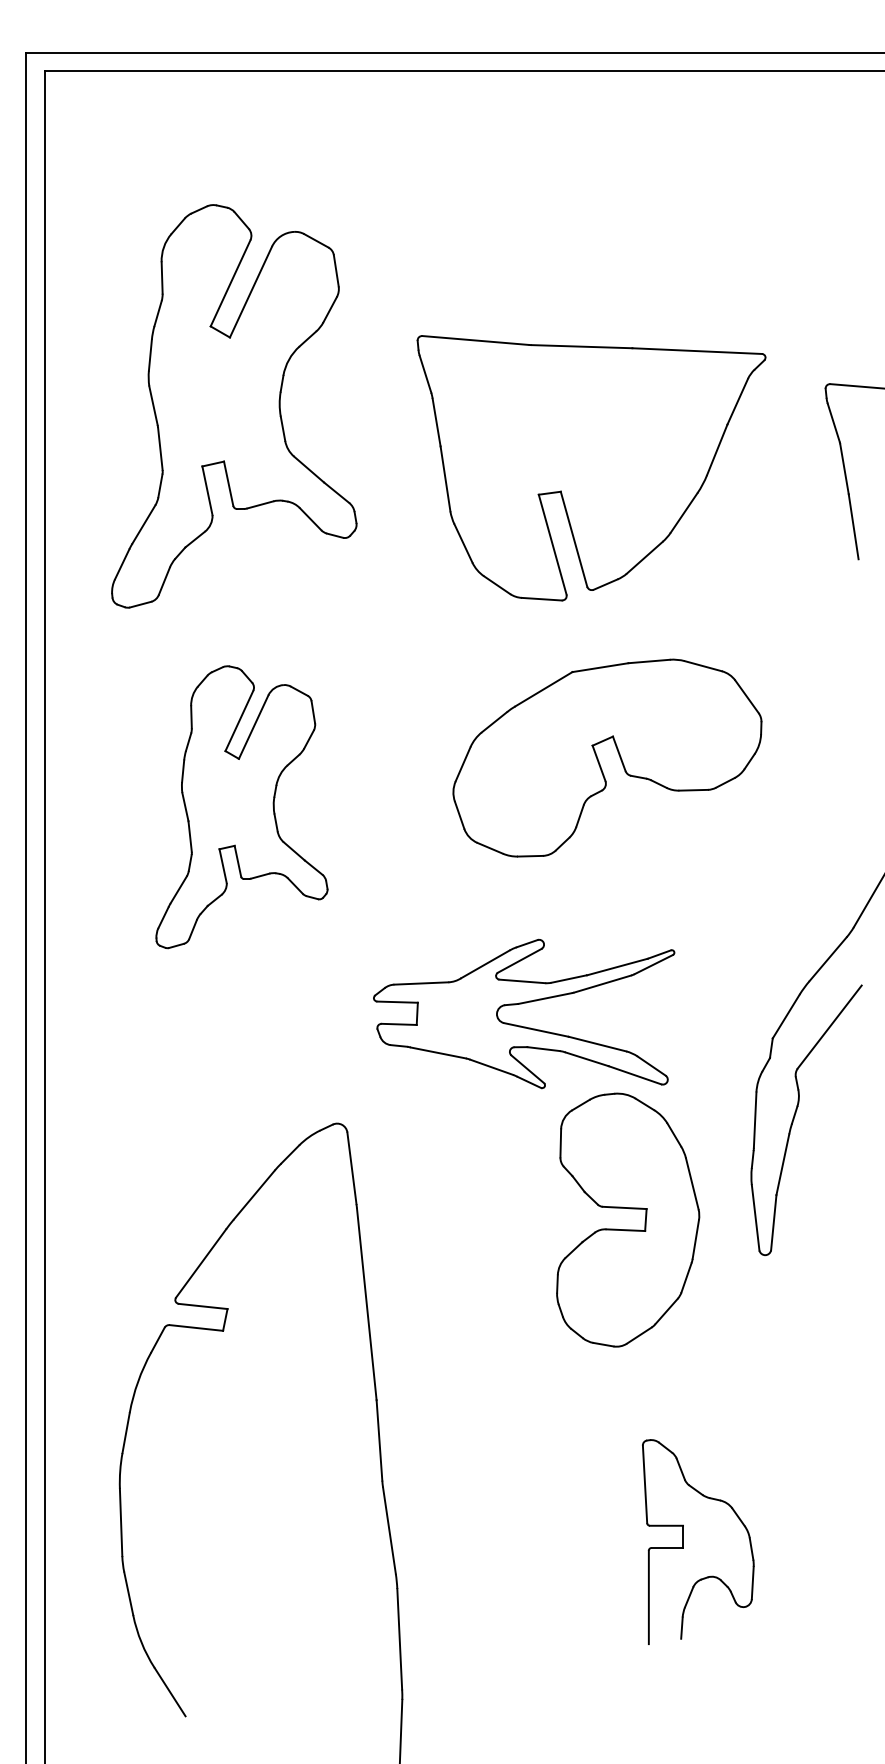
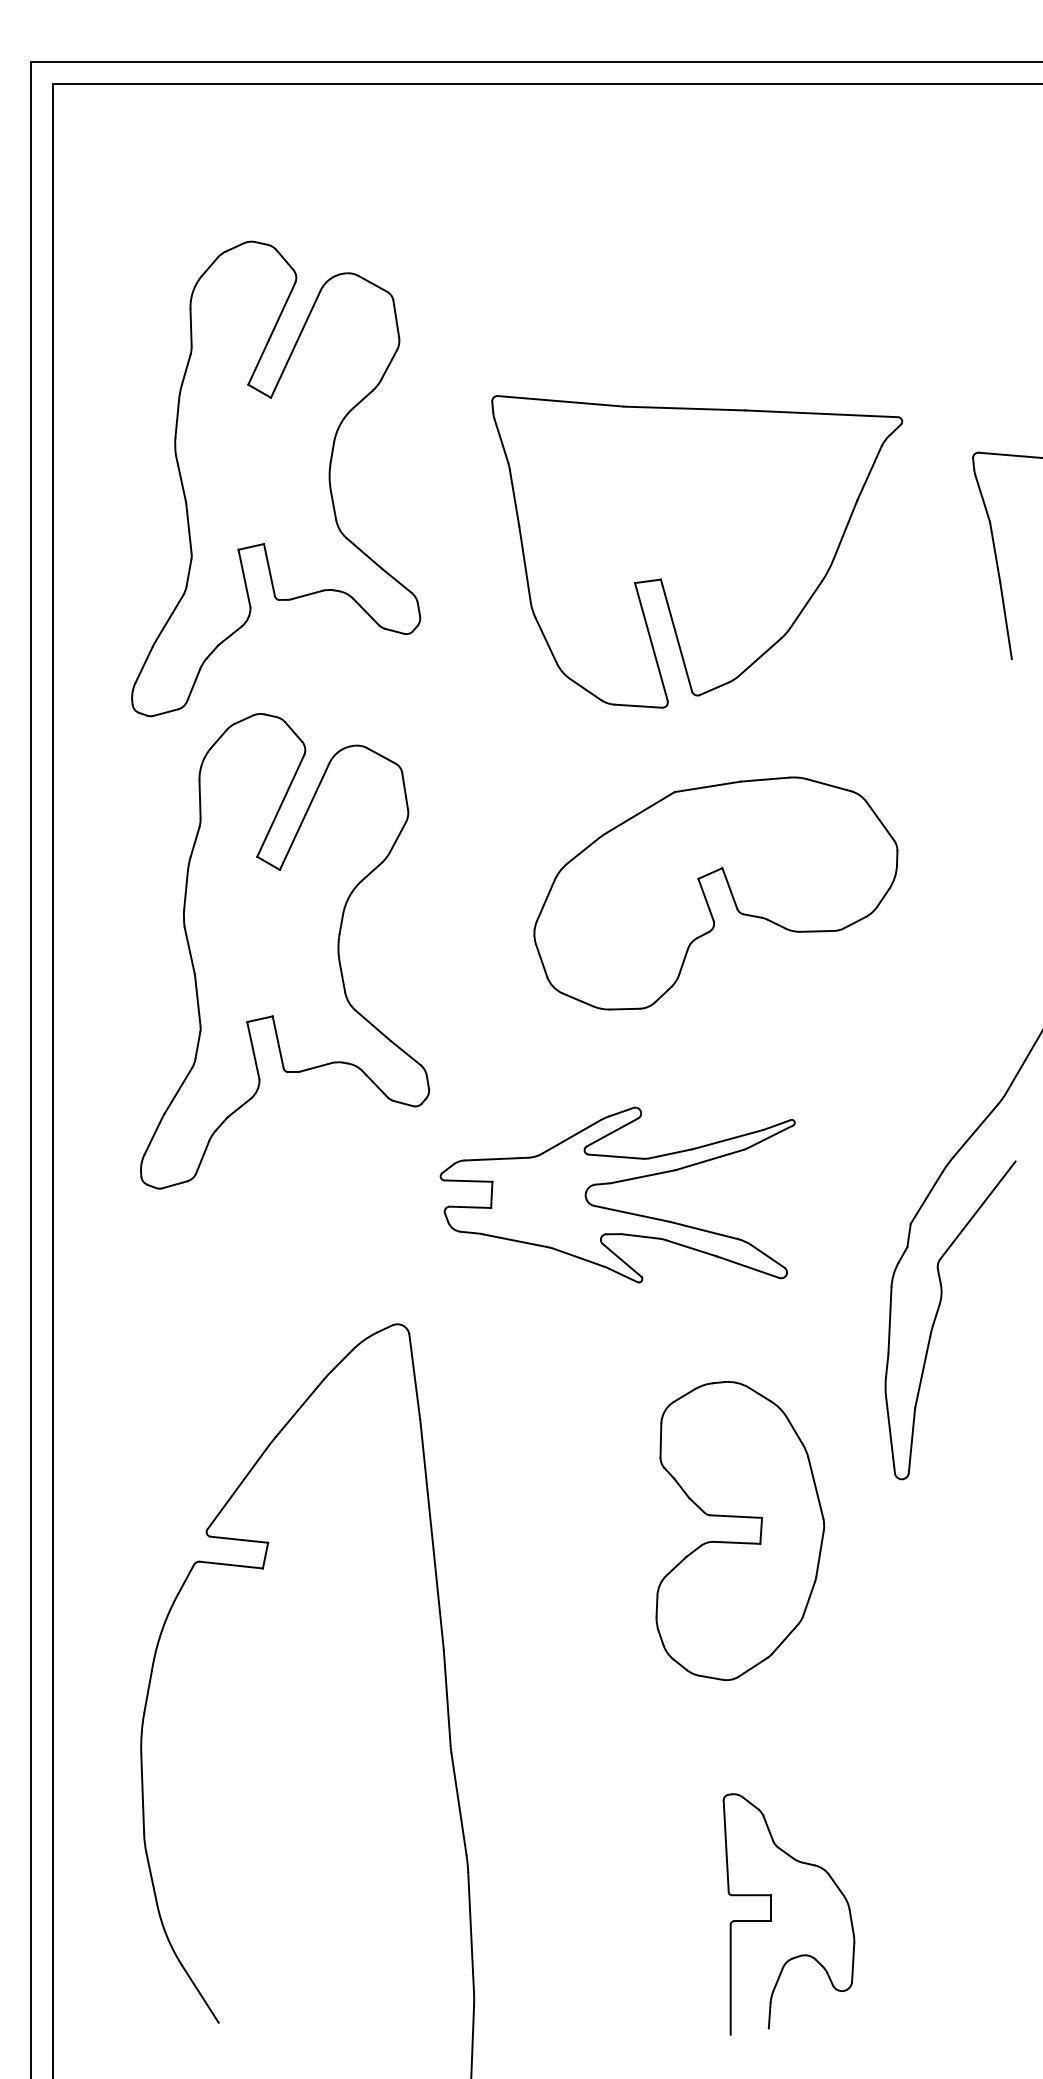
part: (242, 807) -> (285, 951), size x1.43
part: (624, 1229) -> (736, 1541), moved
part: (683, 1542) -> (771, 1914), moved

